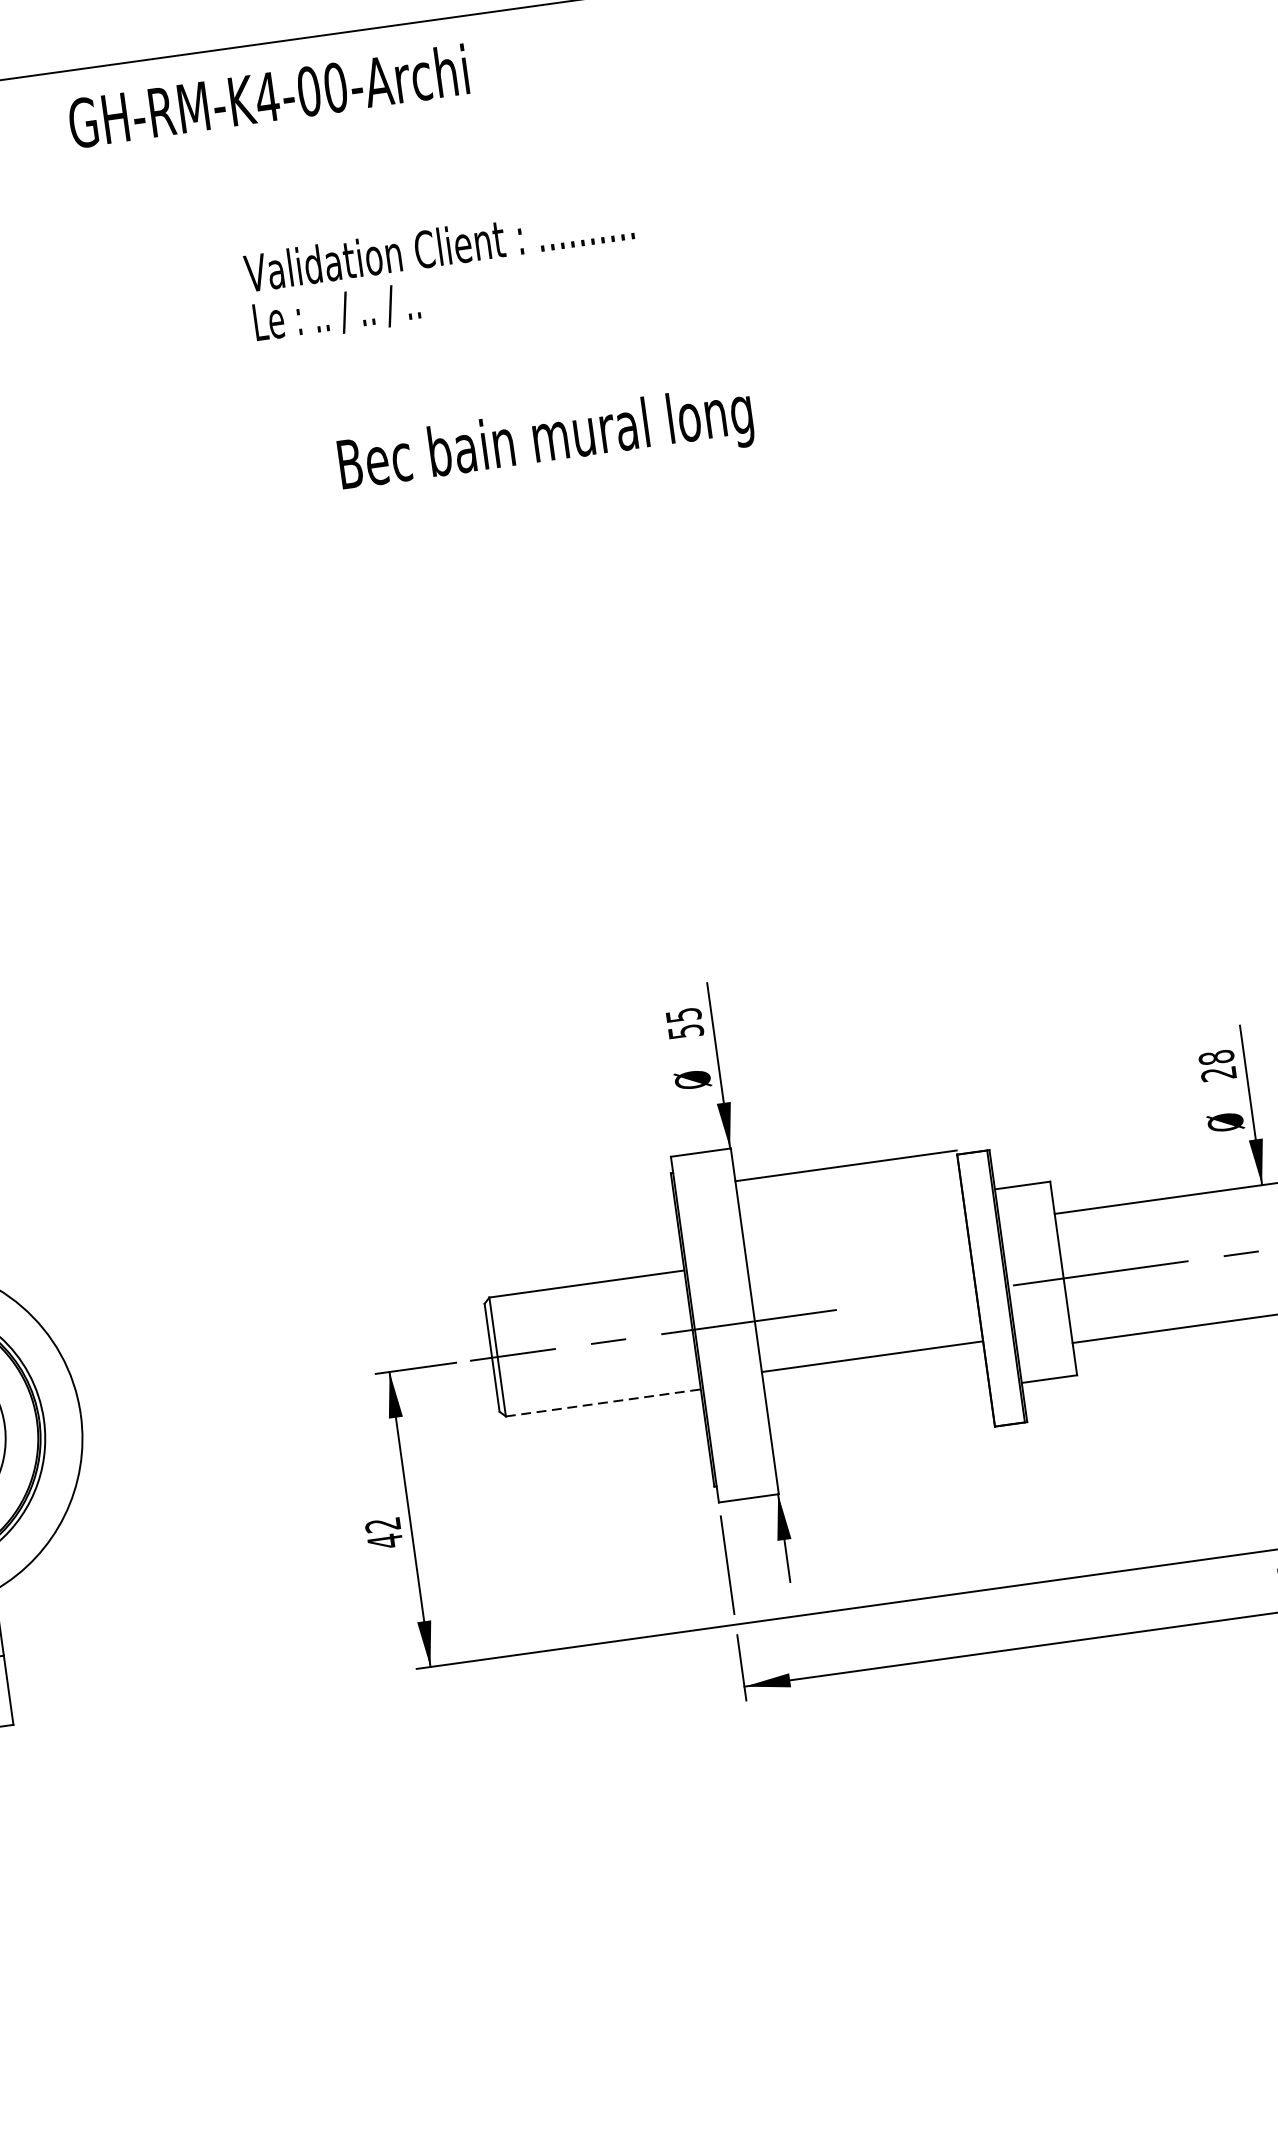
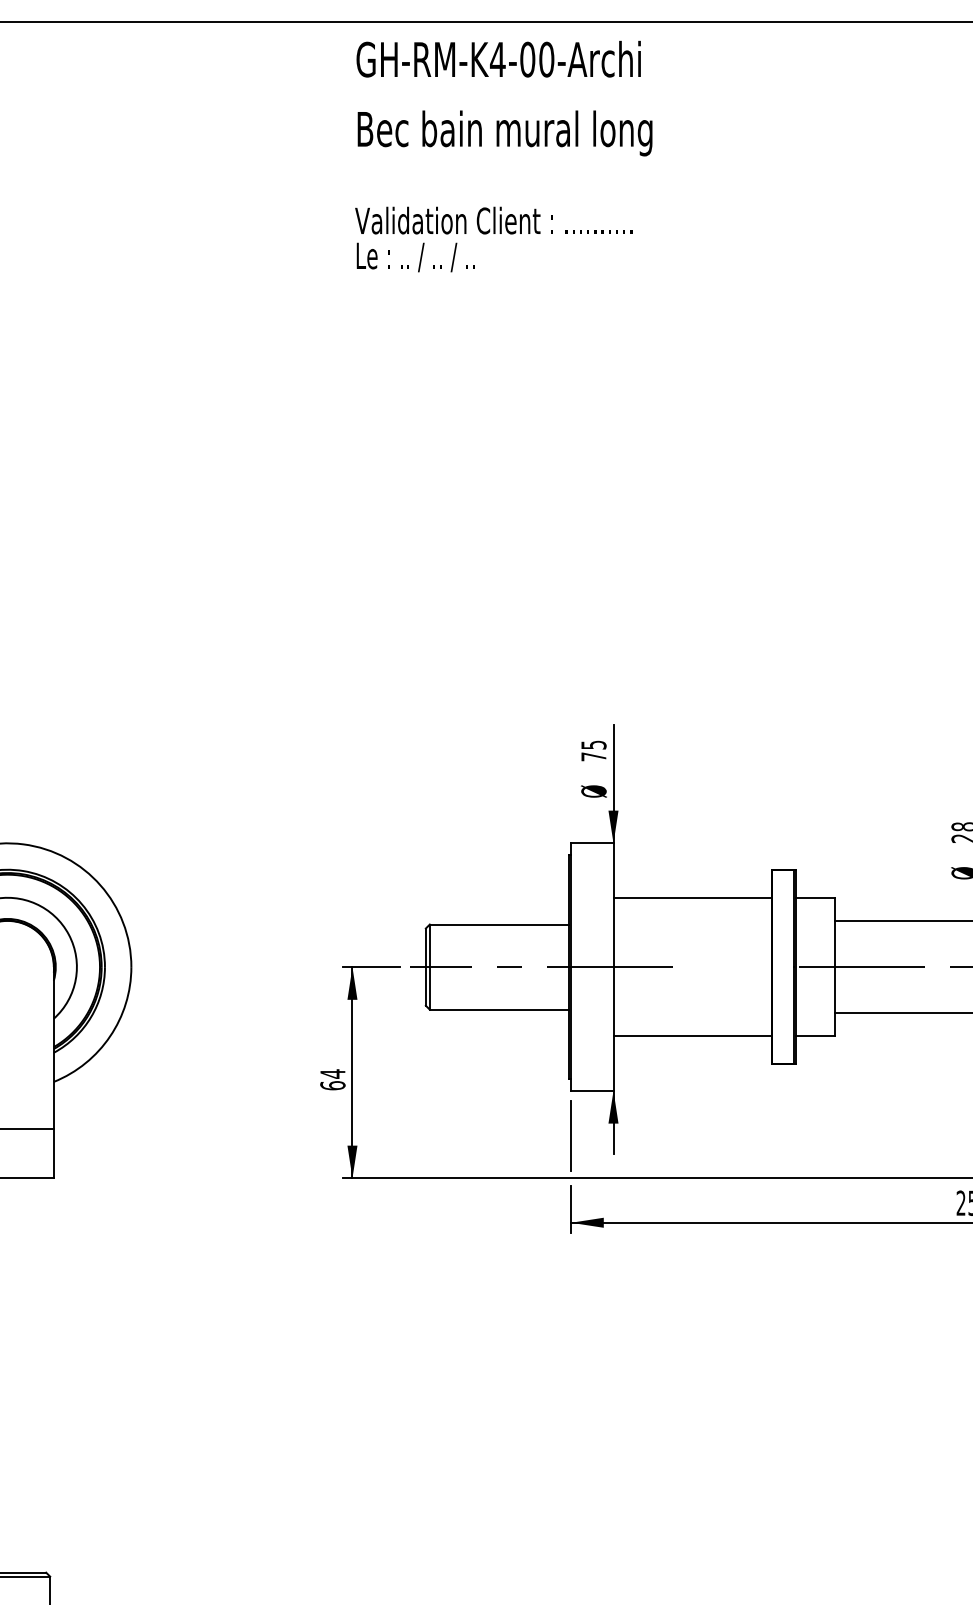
text: (268, 95) -> (498, 58), moved
text: (442, 273) -> (493, 239), moved
text: (545, 442) -> (504, 133), moved
text: (685, 1031) -> (593, 756), 55 -> 75
line: (846, 1165) -> (693, 897), moved
line: (872, 1356) -> (693, 1036), moved
line: (603, 1402) -> (499, 1009), dashed -> solid
text: (383, 1532) -> (332, 1079), 42 -> 64

